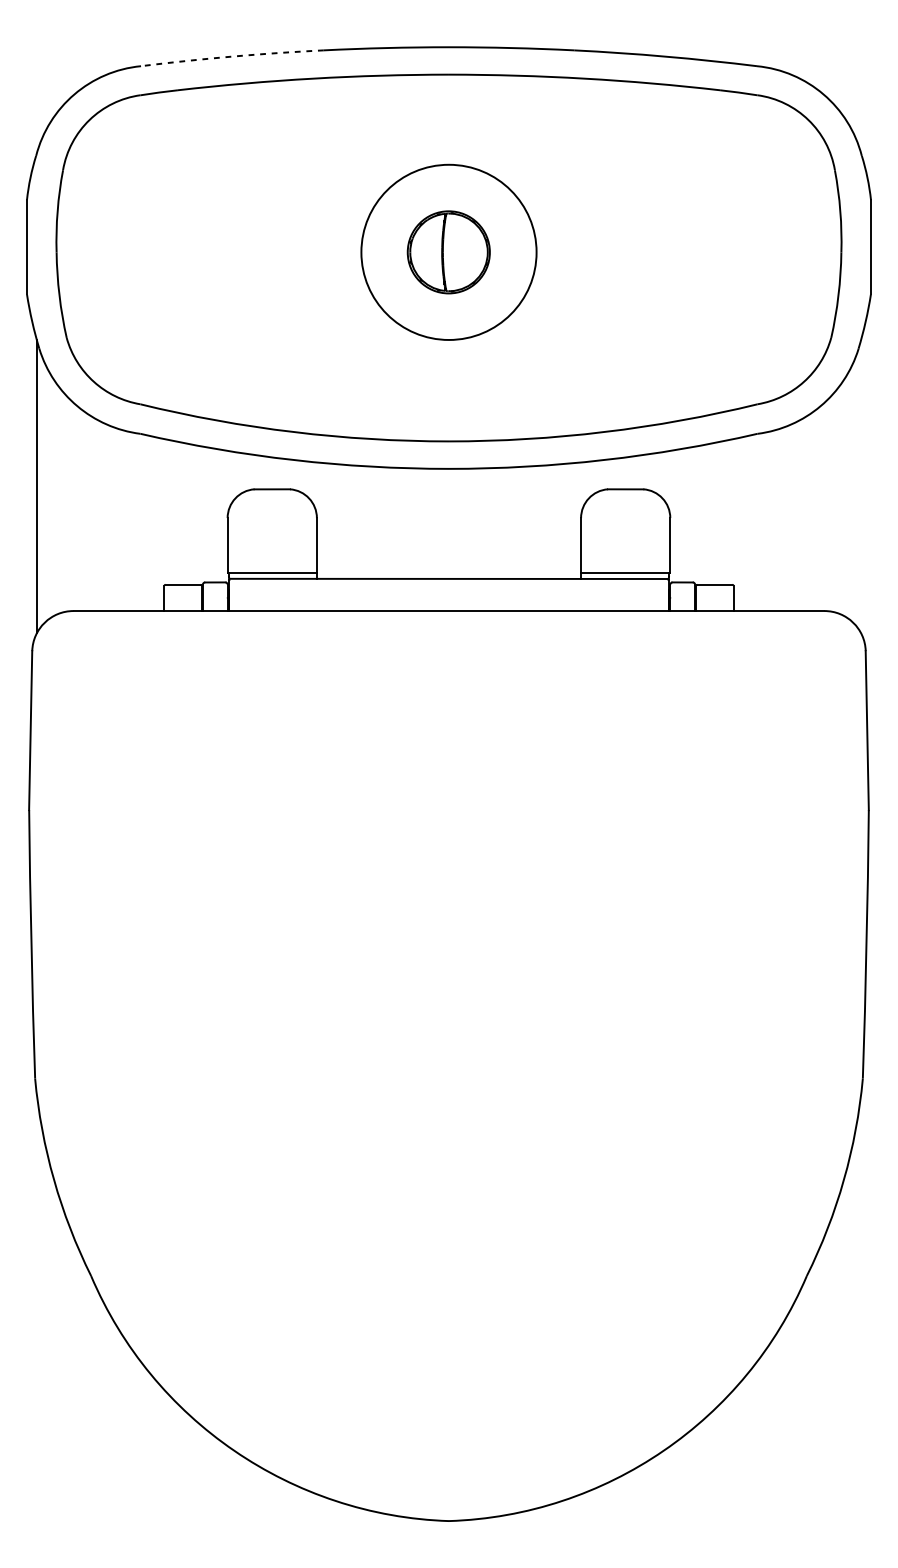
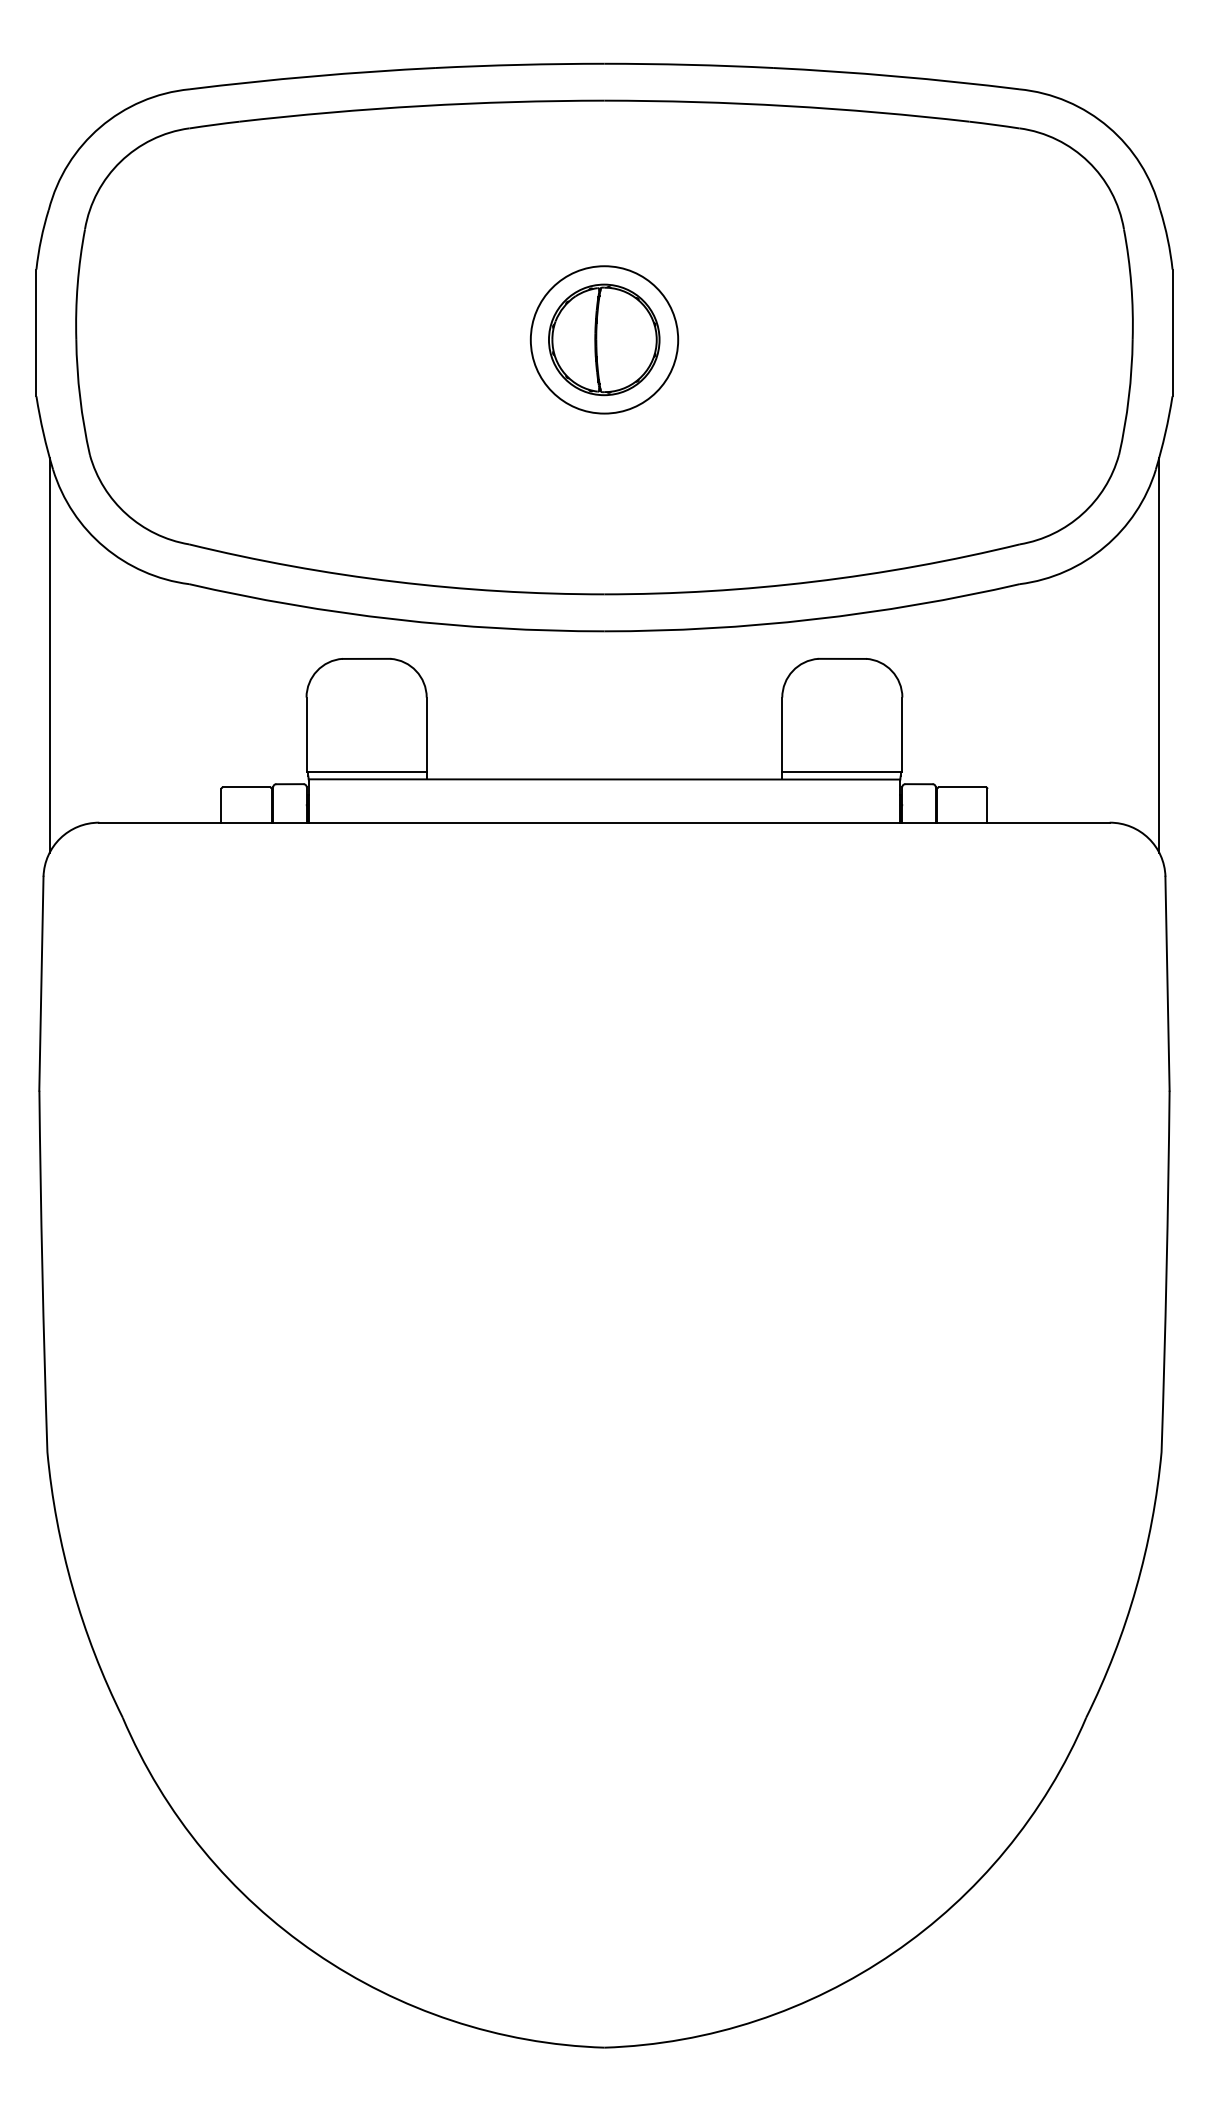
arc: (232, 56) -> (312, 76), dashed -> solid
circle: (449, 252) -> (604, 339), size x0.62
line: (861, 486) -> (1159, 654), added

